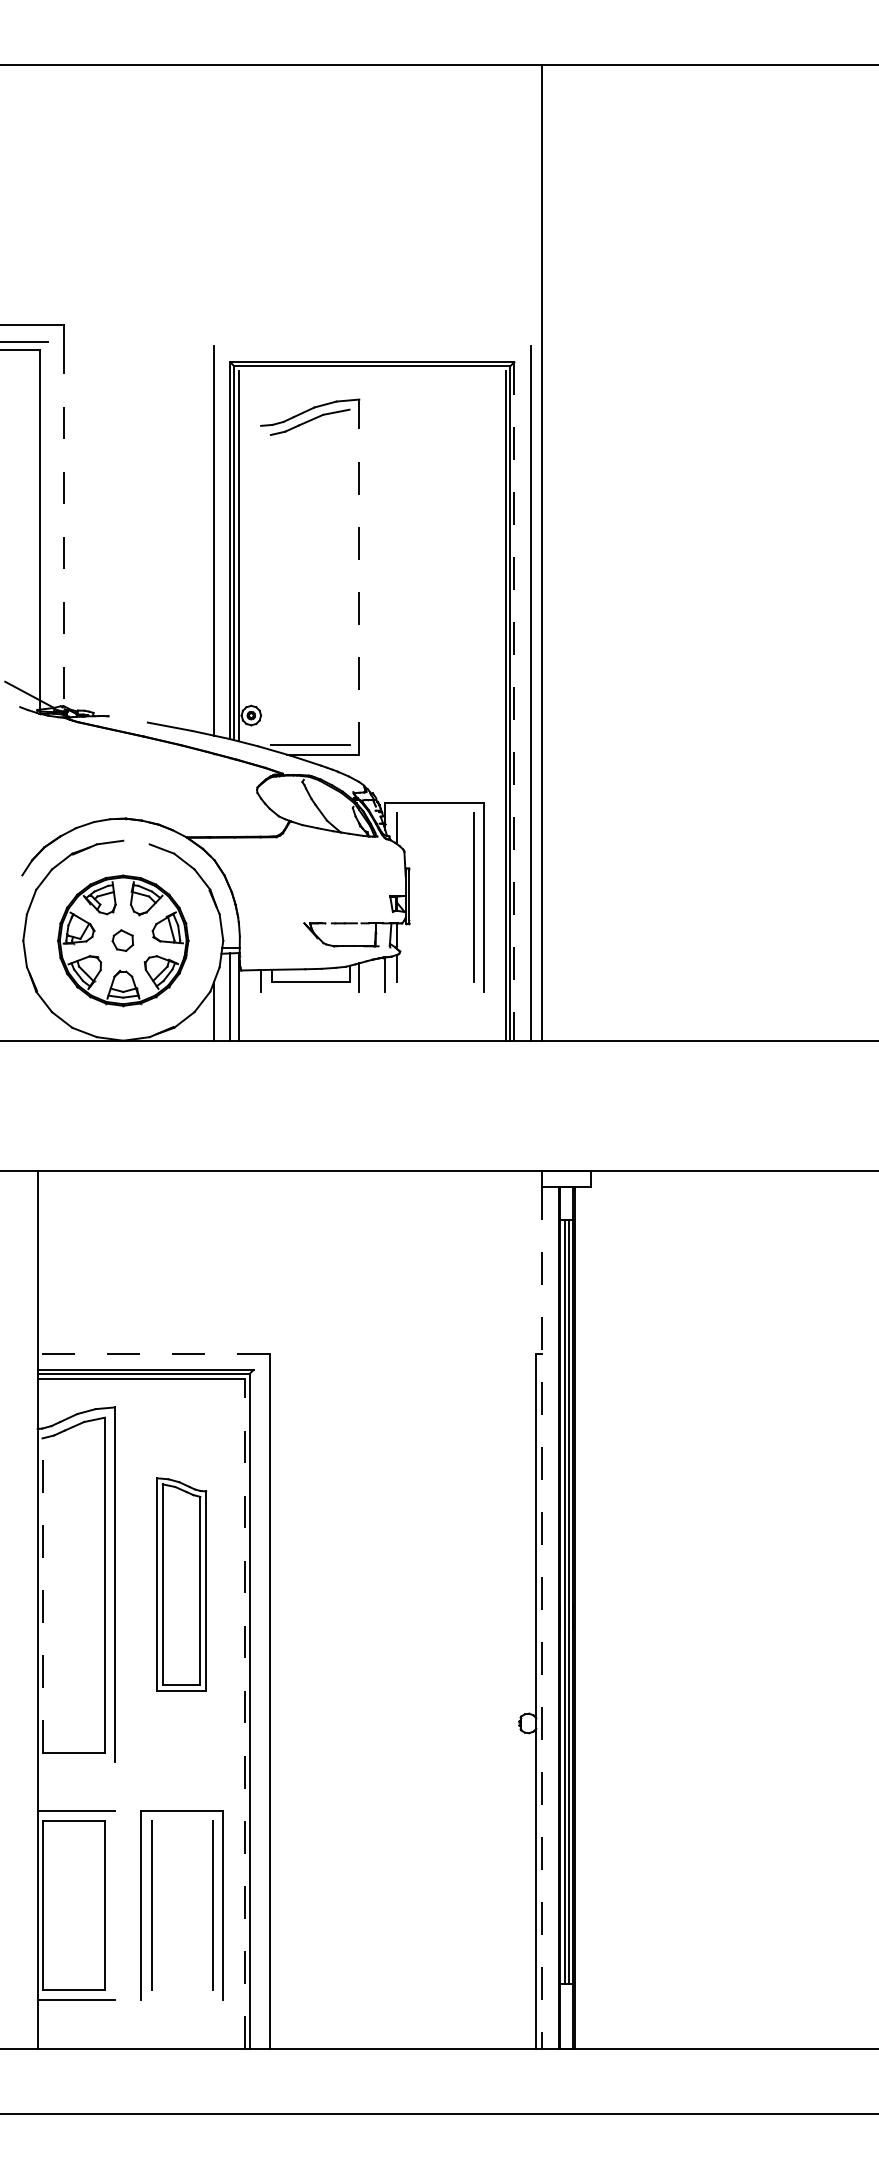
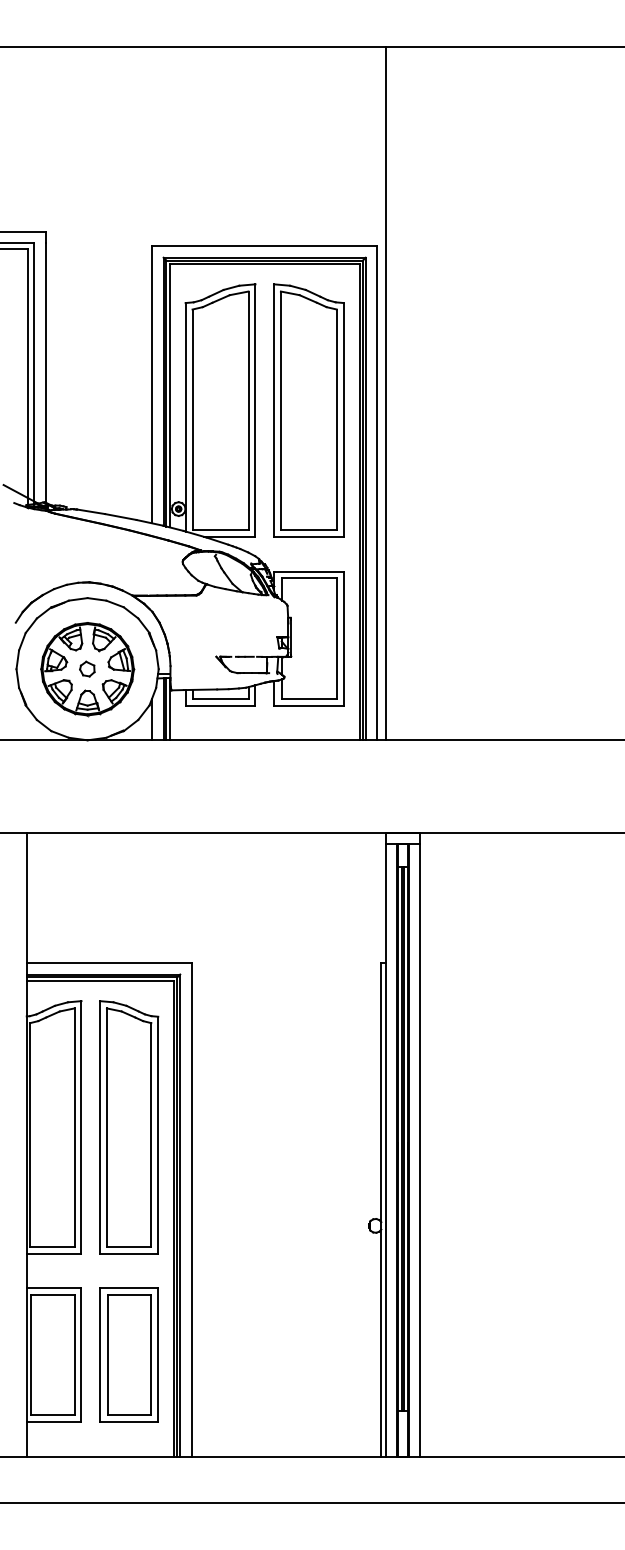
line: (371, 345) -> (264, 245), added
line: (372, 370) -> (264, 263), added
line: (48, 524) -> (34, 373), added
line: (64, 524) -> (45, 373), dashed -> solid
line: (349, 576) -> (248, 410), added
part: (434, 576) -> (308, 410), added
line: (359, 577) -> (255, 410), dashed -> solid
line: (261, 586) -> (185, 417), added
line: (270, 589) -> (192, 419), added
line: (514, 701) -> (365, 499), dashed -> solid
line: (127, 719) -> (90, 511), added
line: (435, 813) -> (309, 578), added
line: (136, 842) -> (97, 599), added
line: (435, 982) -> (309, 698), added
line: (310, 991) -> (220, 705), added
line: (434, 991) -> (308, 705), added
line: (234, 996) -> (166, 708), added
line: (153, 1353) -> (109, 962), dashed -> solid
part: (181, 1584) -> (129, 1127), size x1.67
line: (42, 1595) -> (30, 1134), dashed -> solid
line: (542, 1617) -> (385, 1150), dashed -> solid
line: (591, 1617) -> (420, 1150), added
line: (253, 1709) -> (180, 1215), added
line: (244, 1713) -> (173, 1218), dashed -> solid
line: (75, 1762) -> (53, 1253), added
line: (182, 1821) -> (129, 1295), added
line: (114, 1905) -> (81, 1355), added
line: (182, 1990) -> (129, 1415), added
line: (181, 1999) -> (129, 1422), added

